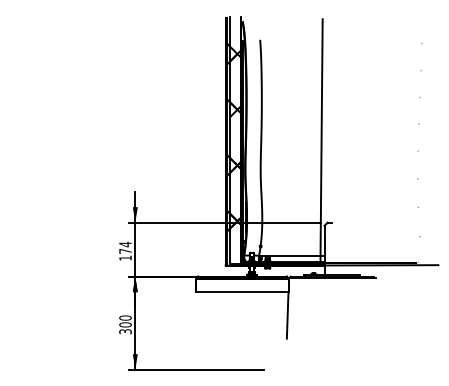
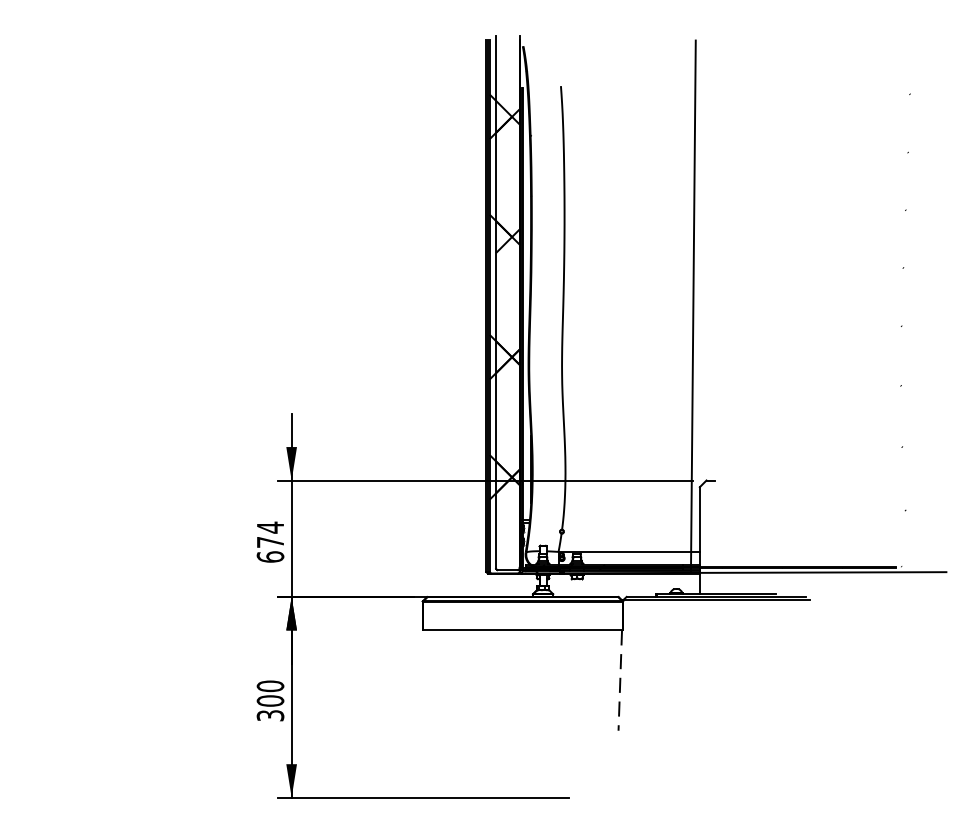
text: (125, 257) -> (270, 555), 174 -> 674
line: (287, 315) -> (619, 680), solid -> dashed

